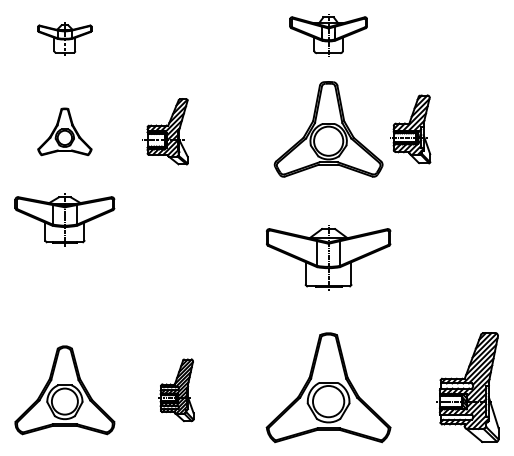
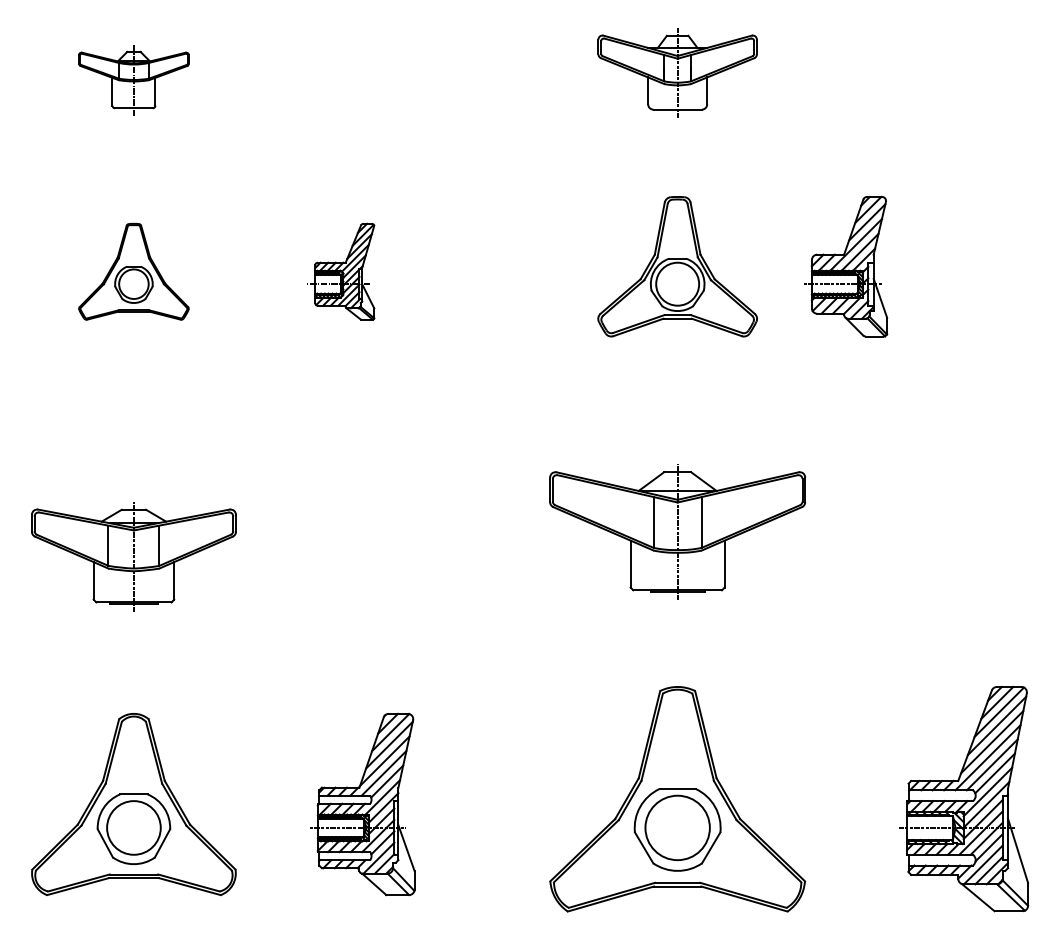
part: (328, 129) -> (677, 266), size x0.71
part: (165, 131) -> (341, 271), size x0.71
part: (64, 219) -> (133, 555), moved
part: (175, 390) -> (361, 805), size x1.43

